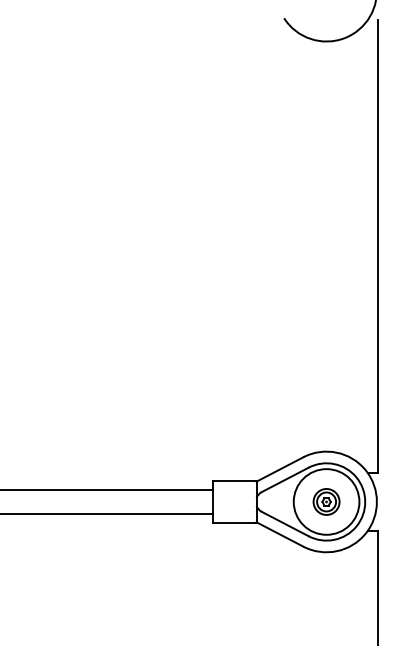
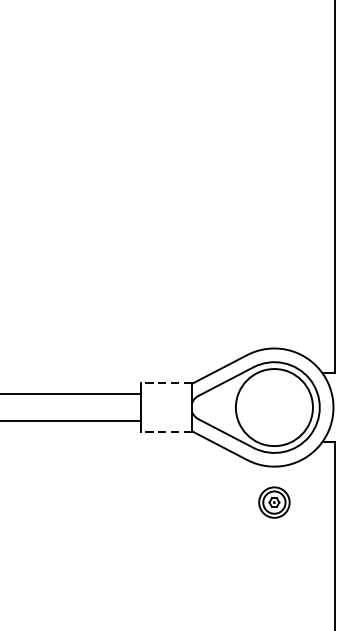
line: (234, 480) -> (166, 382), solid -> dashed
part: (326, 501) -> (274, 502), moved
line: (234, 523) -> (166, 432), solid -> dashed

